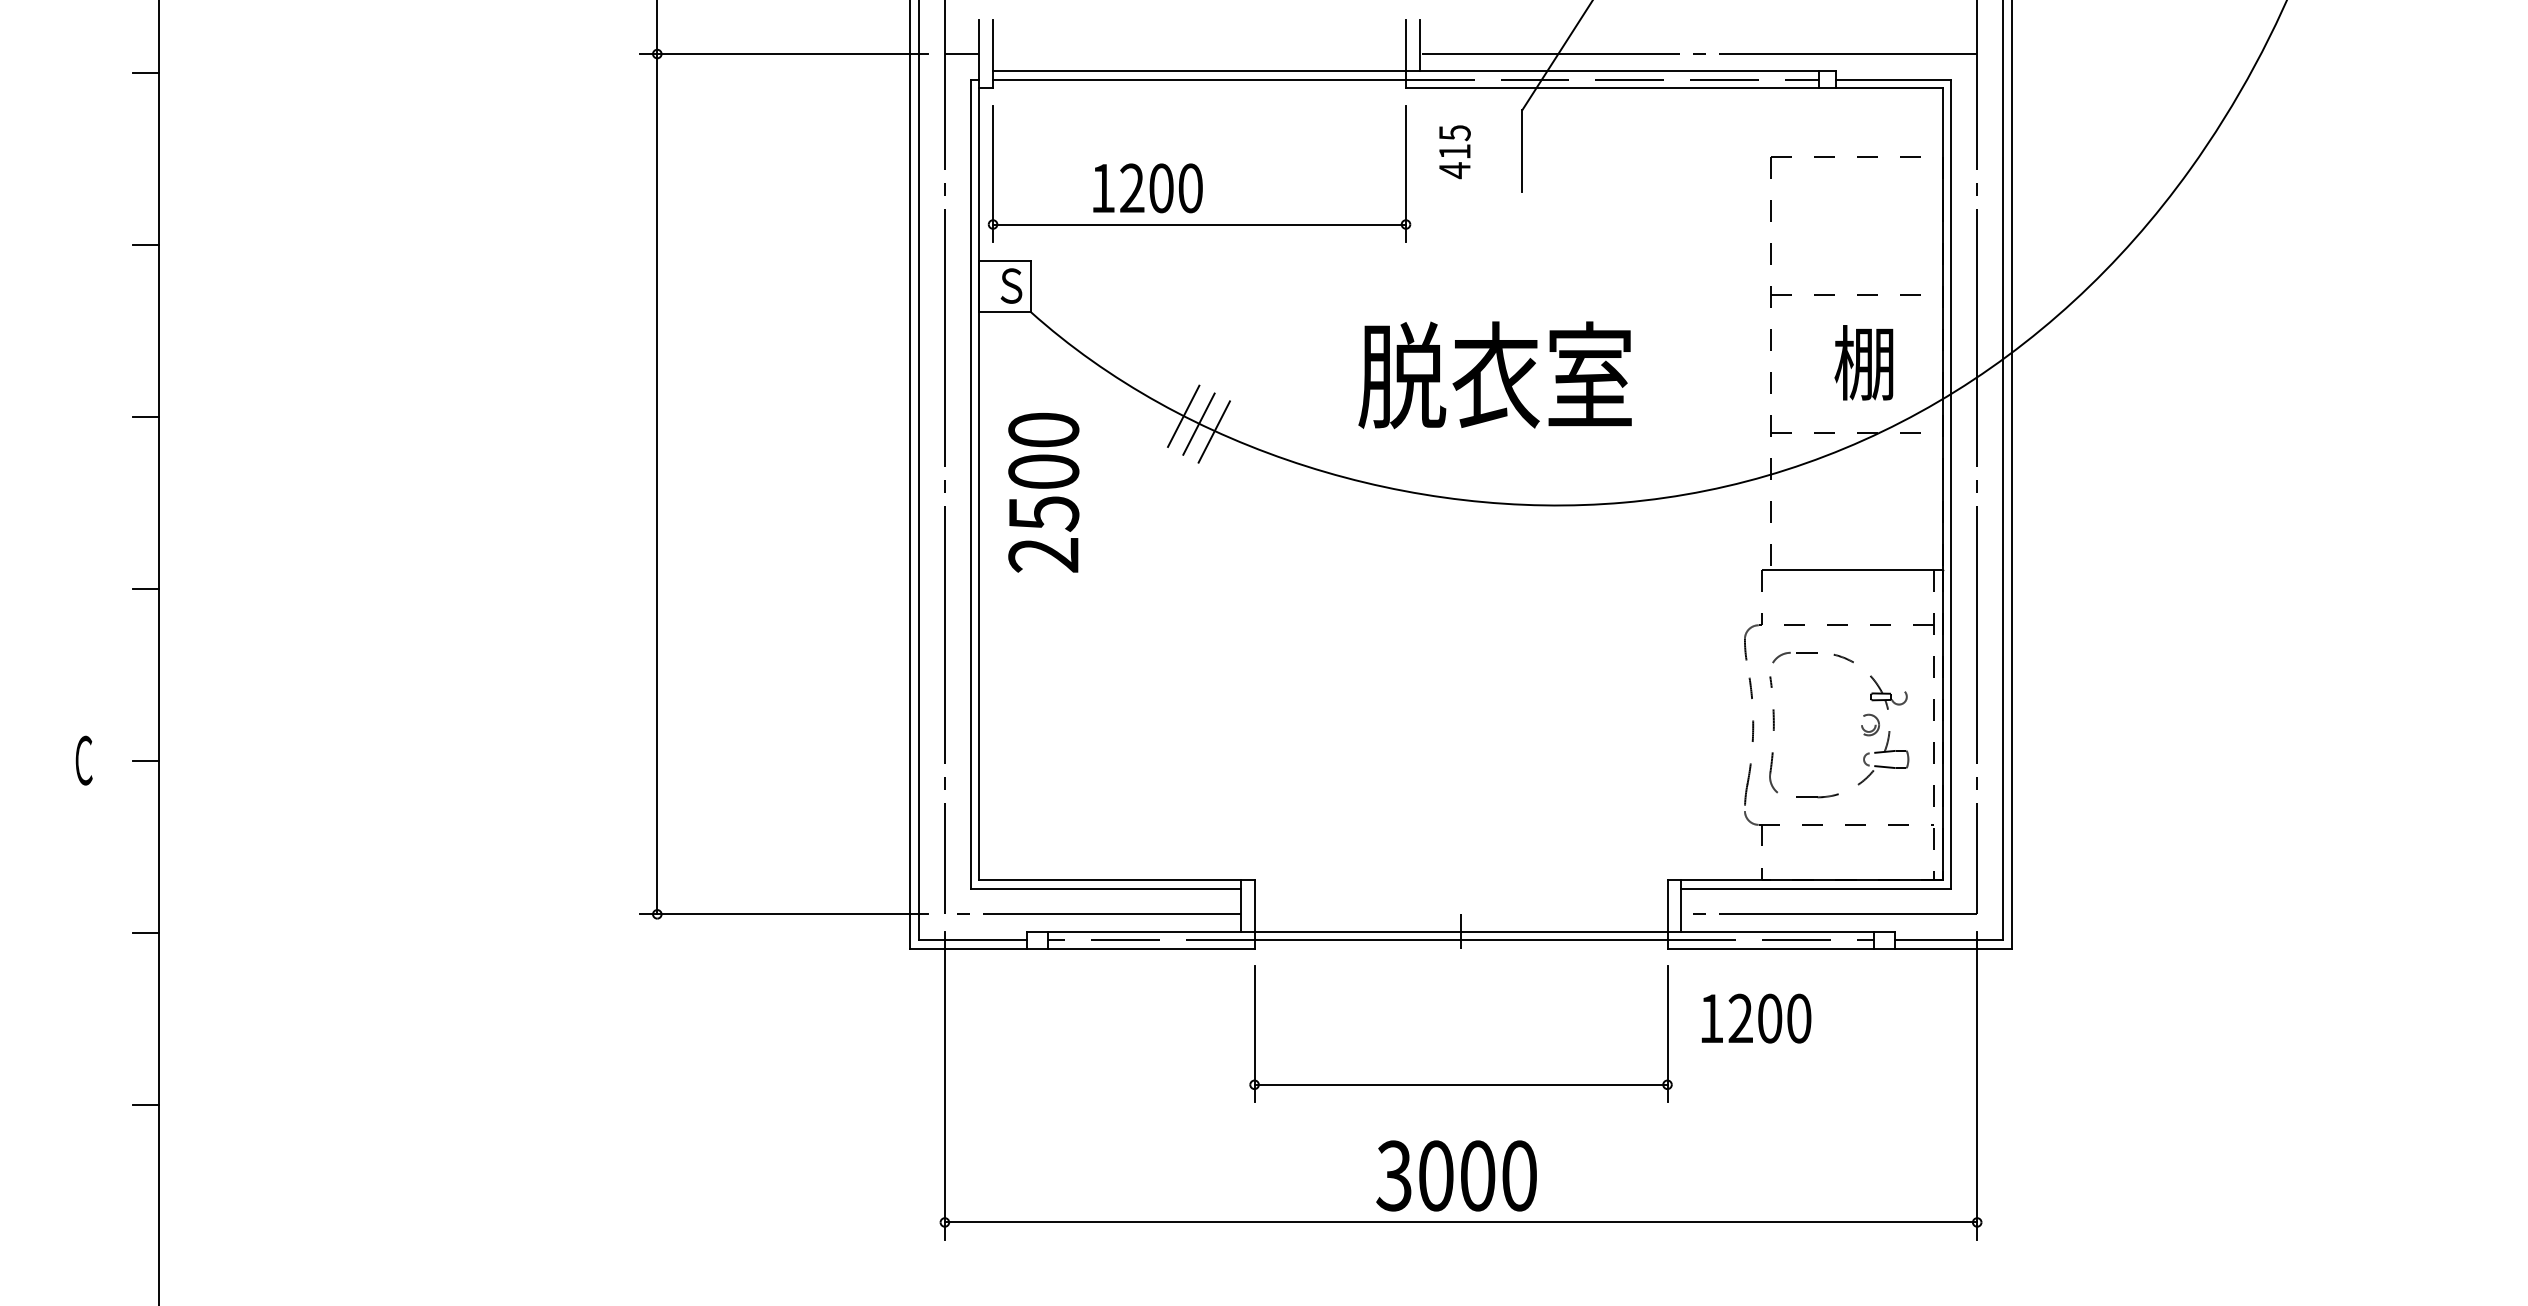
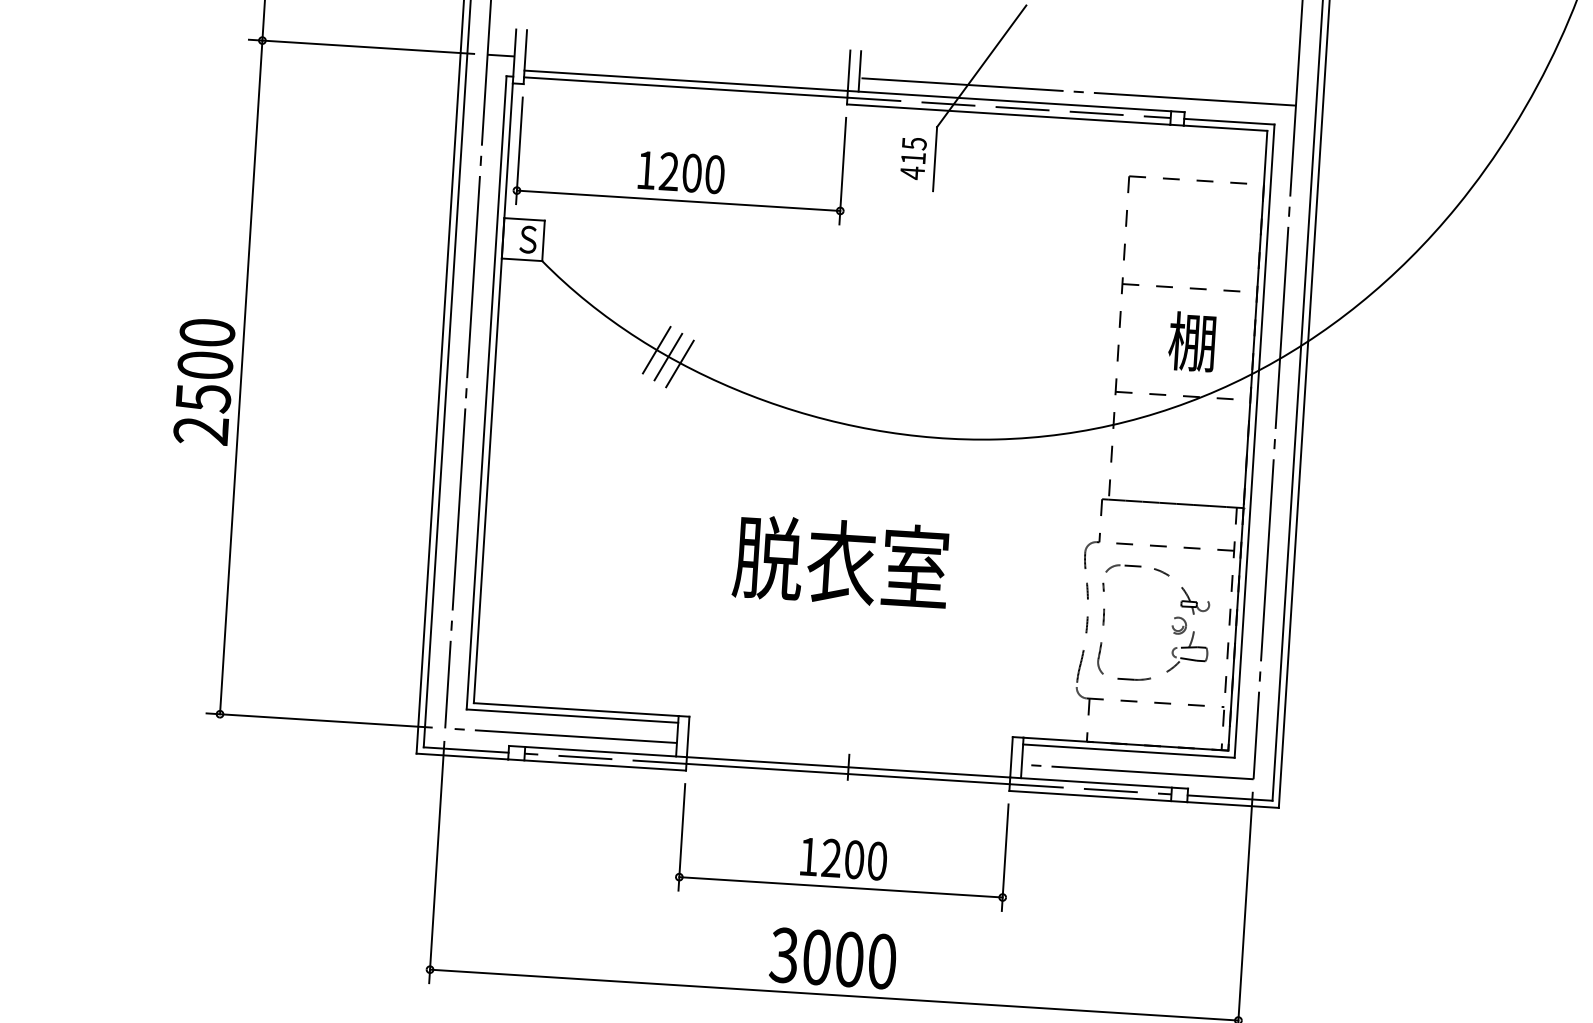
text: (1454, 152) -> (913, 158), moved
text: (1147, 188) -> (681, 172), moved
text: (1494, 375) -> (840, 562), moved
text: (1043, 492) -> (204, 381), moved
text: (1756, 1018) -> (843, 858), moved

